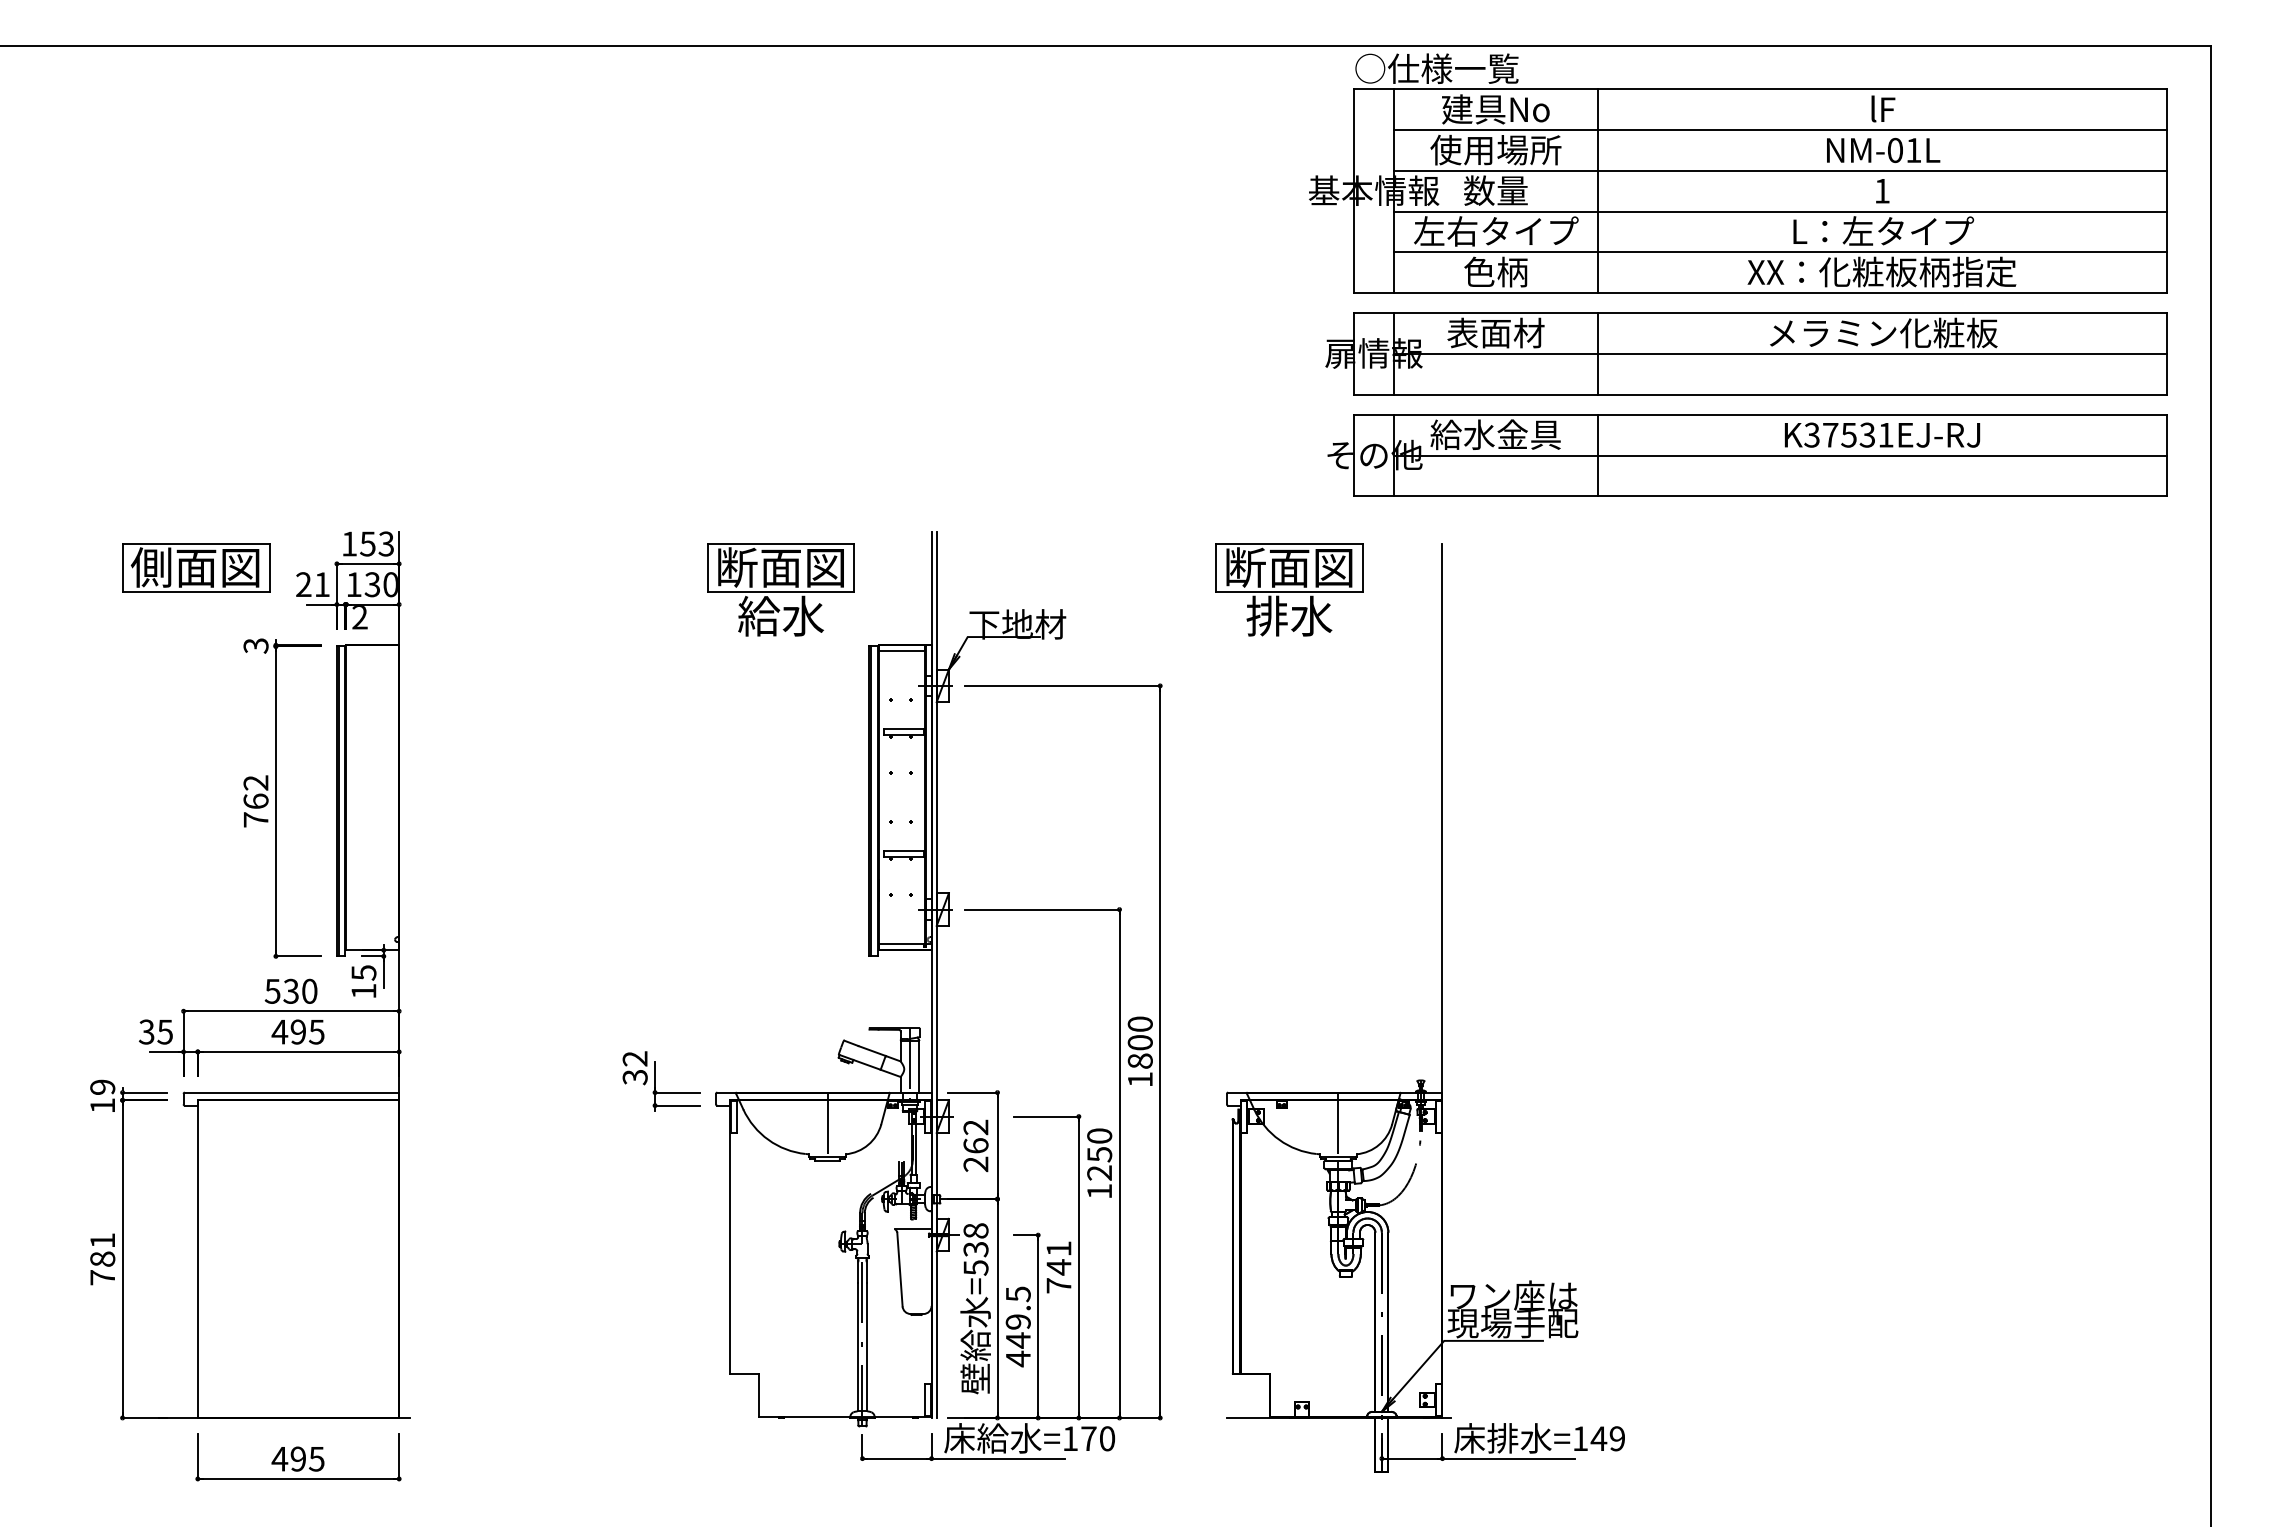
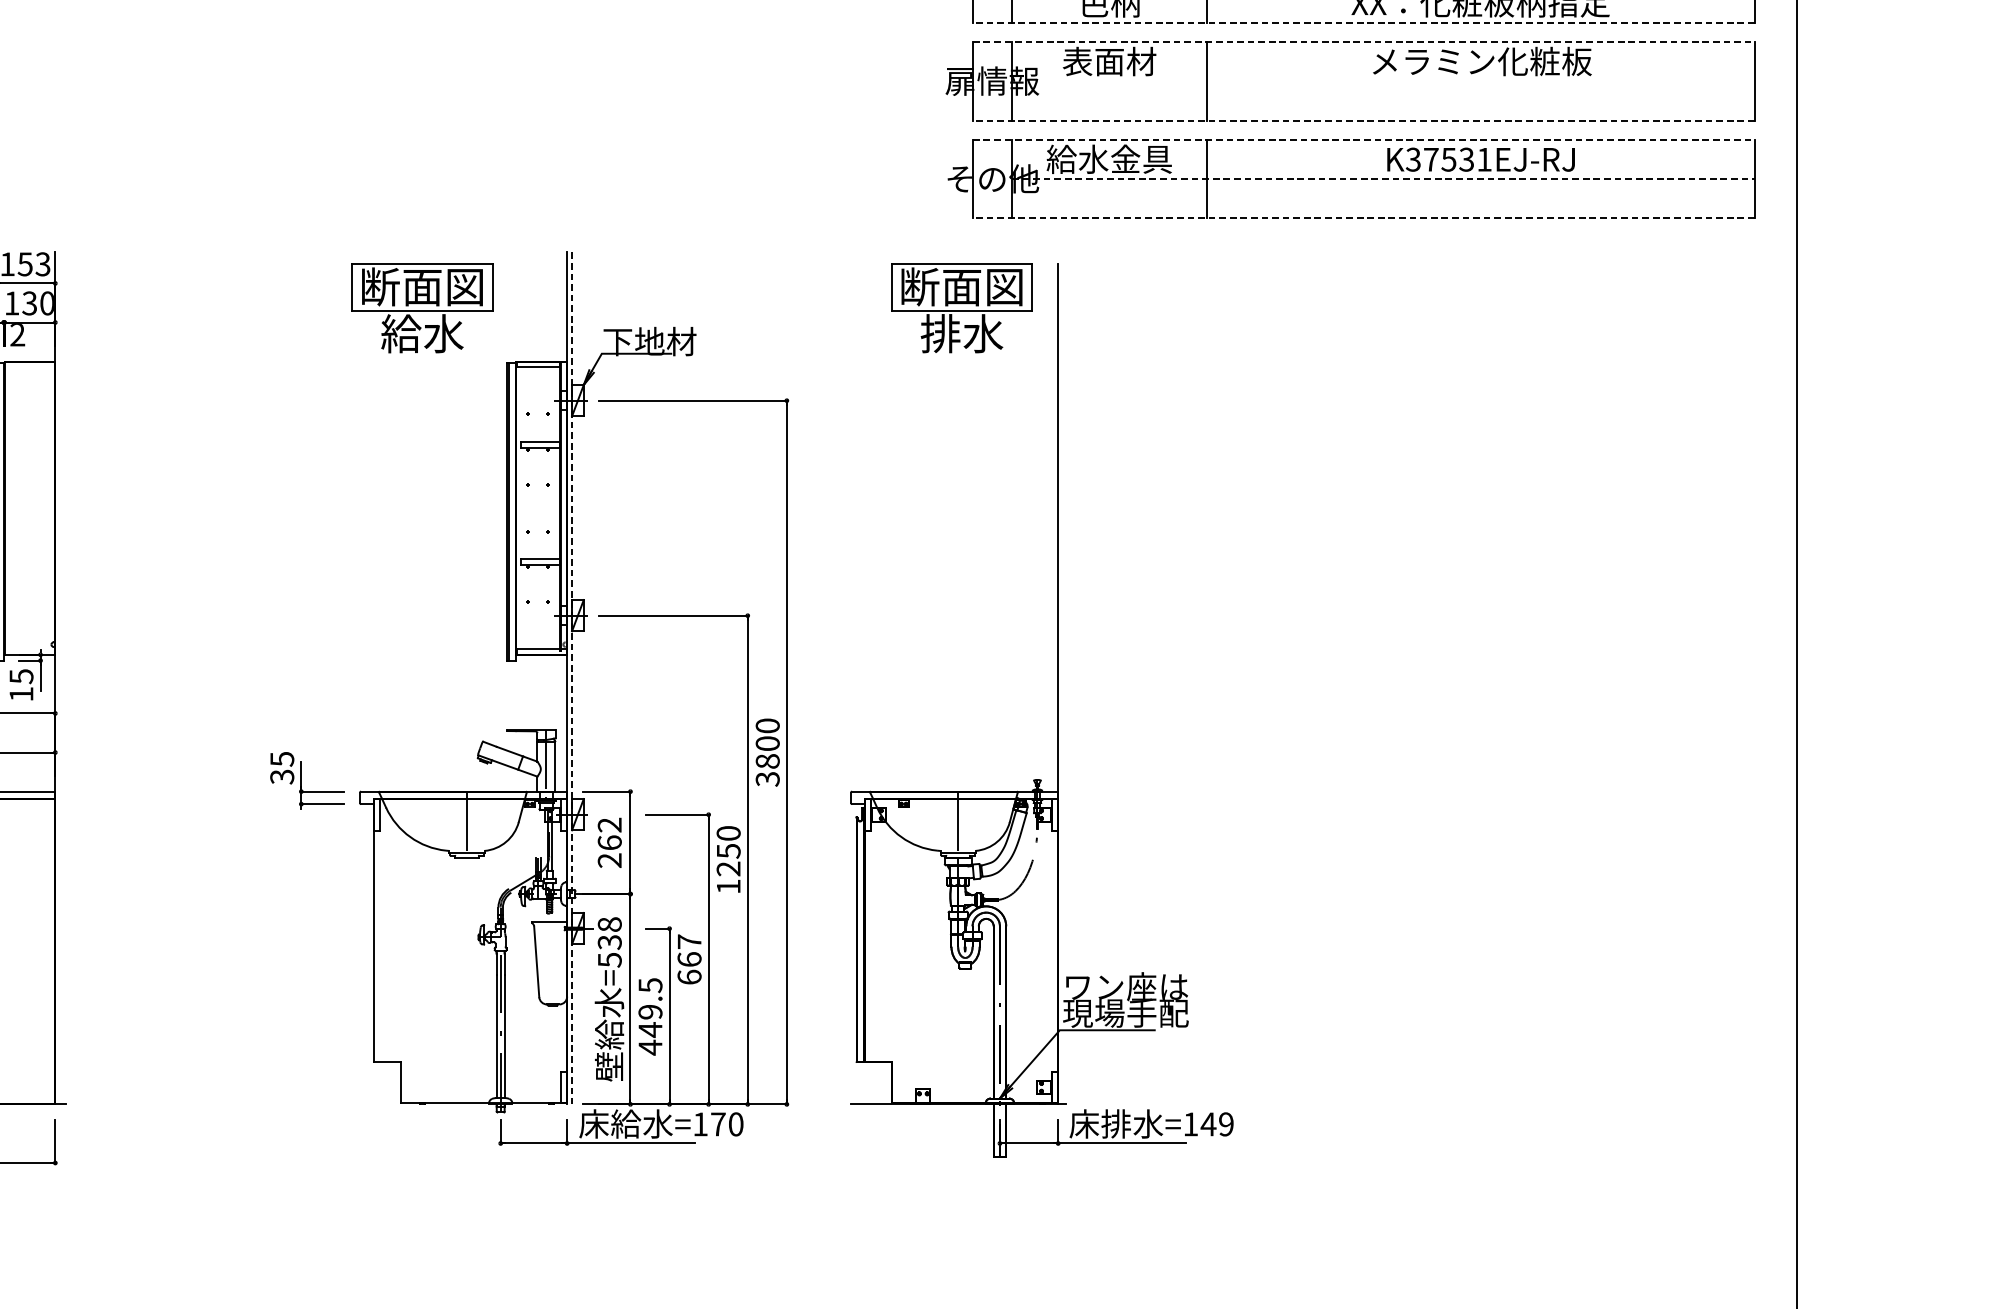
line: (1760, 292) -> (1363, 22), solid -> dashed
line: (1760, 313) -> (1363, 42), solid -> dashed
line: (1780, 353) -> (1383, 81), removed
line: (1760, 394) -> (1363, 120), solid -> dashed
line: (1760, 414) -> (1363, 139), solid -> dashed
line: (1781, 455) -> (1384, 179), solid -> dashed
line: (1760, 496) -> (1363, 218), solid -> dashed
part: (1289, 589) -> (962, 308), moved
line: (936, 975) -> (571, 679), solid -> dashed
text: (634, 1058) -> (281, 758), 32 -> 35
text: (1139, 1079) -> (766, 779), 1800 -> 3800
text: (1058, 1267) -> (689, 959), 741 -> 667

